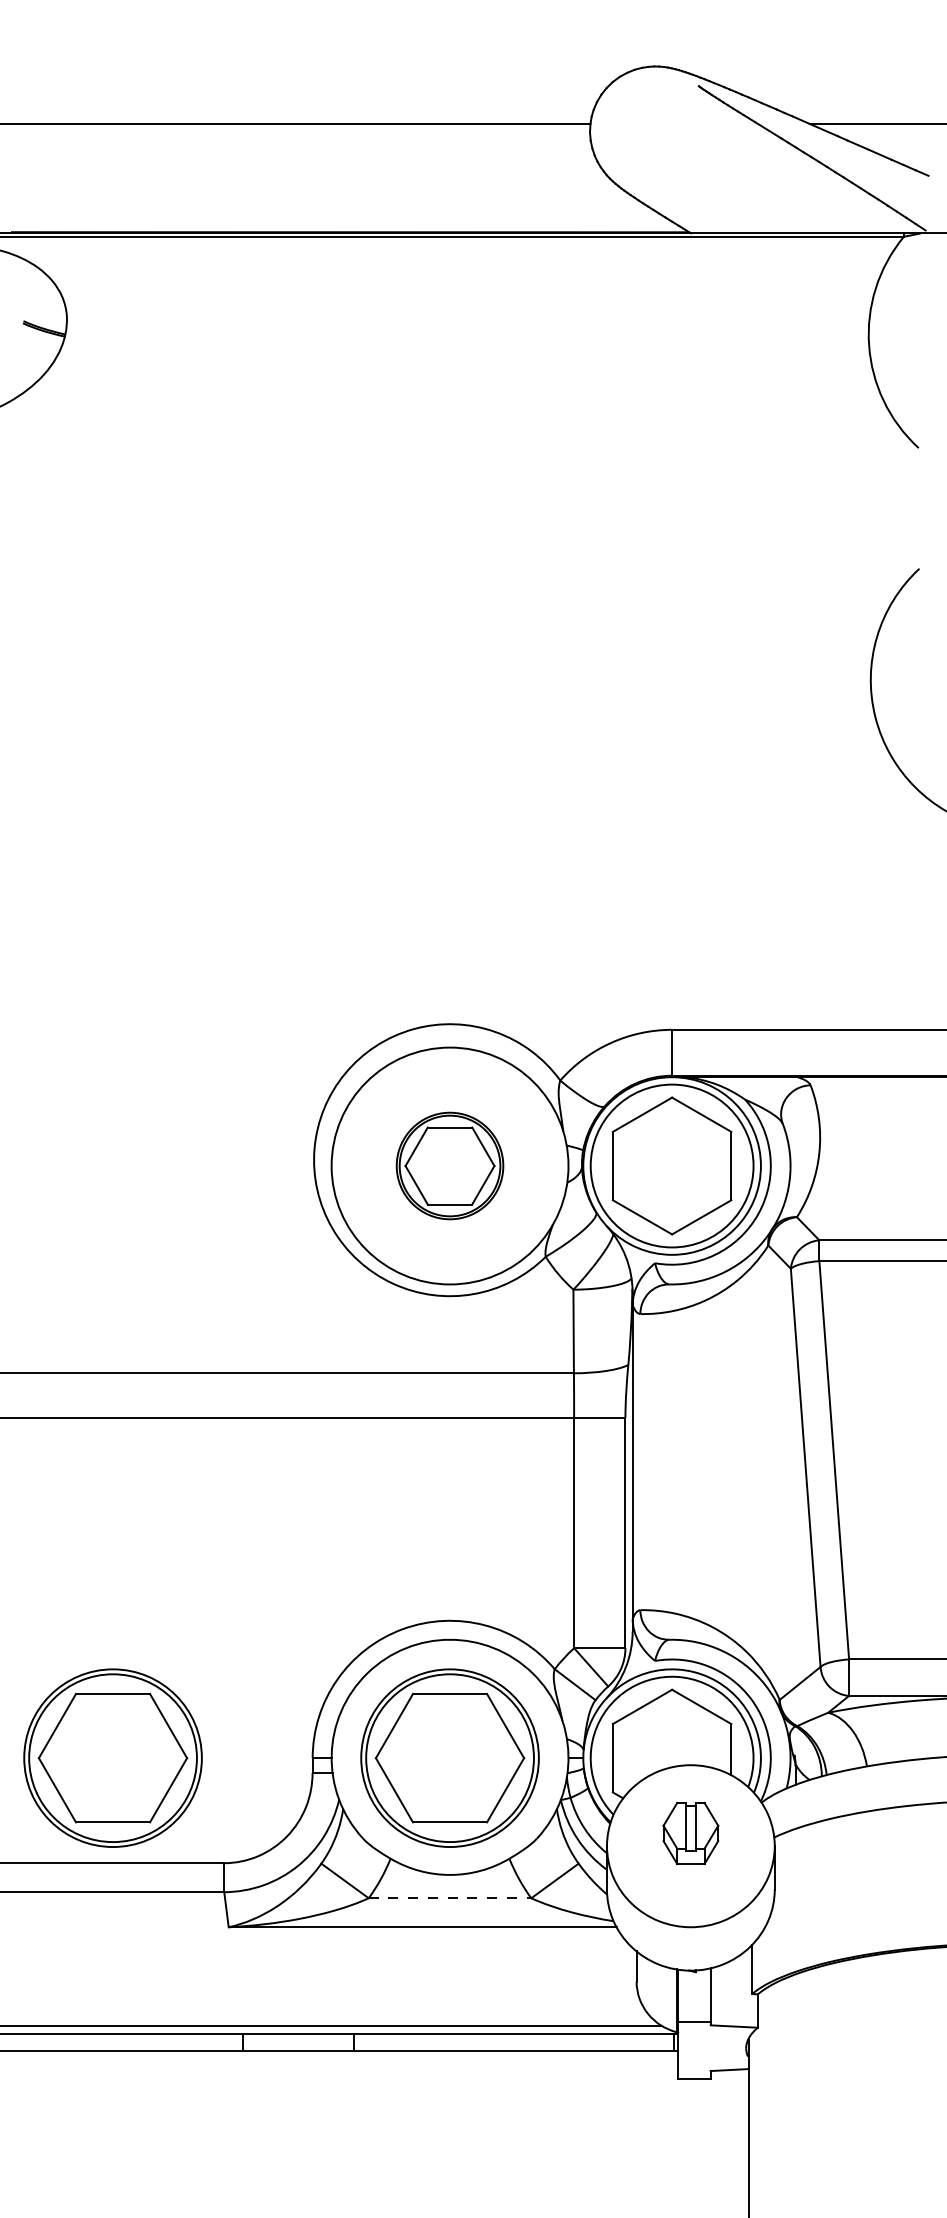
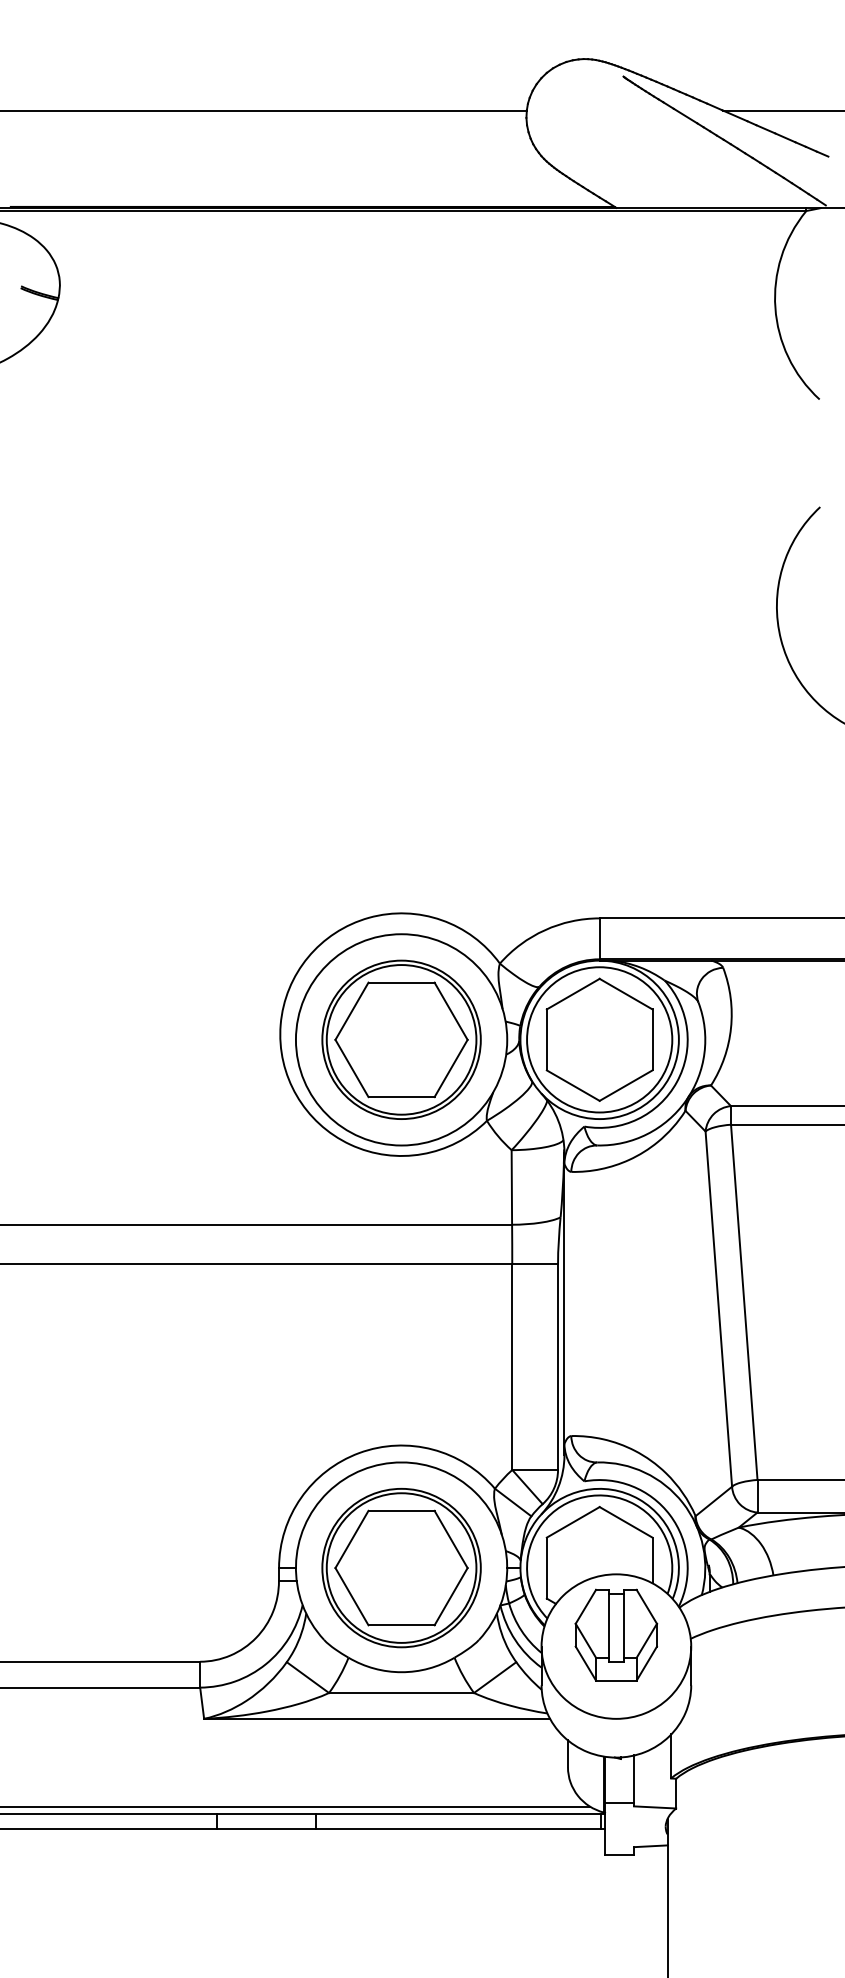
part: (449, 1165) -> (401, 1039), size x1.67
part: (112, 1757) -> (100, 1567), removed
part: (690, 1833) -> (616, 1635), size x1.67
line: (450, 1898) -> (401, 1693), dashed -> solid

